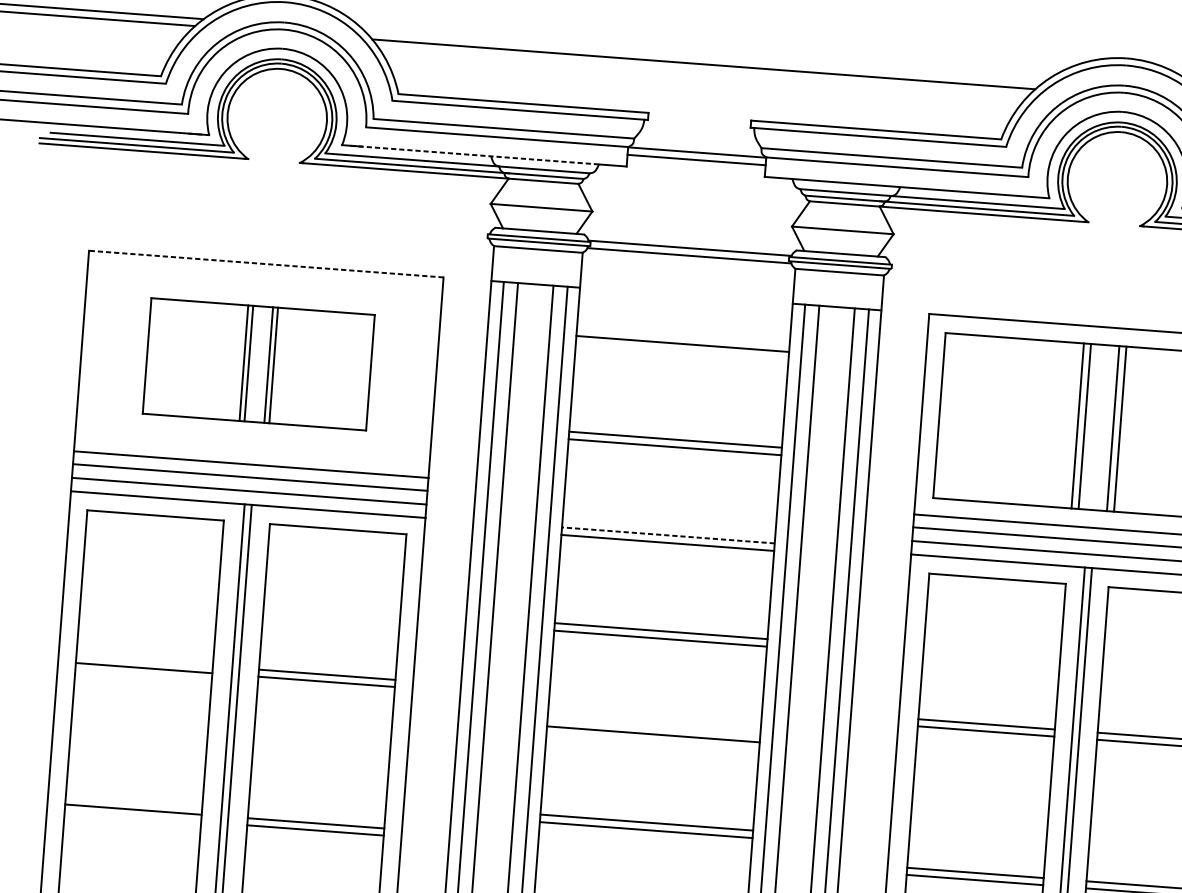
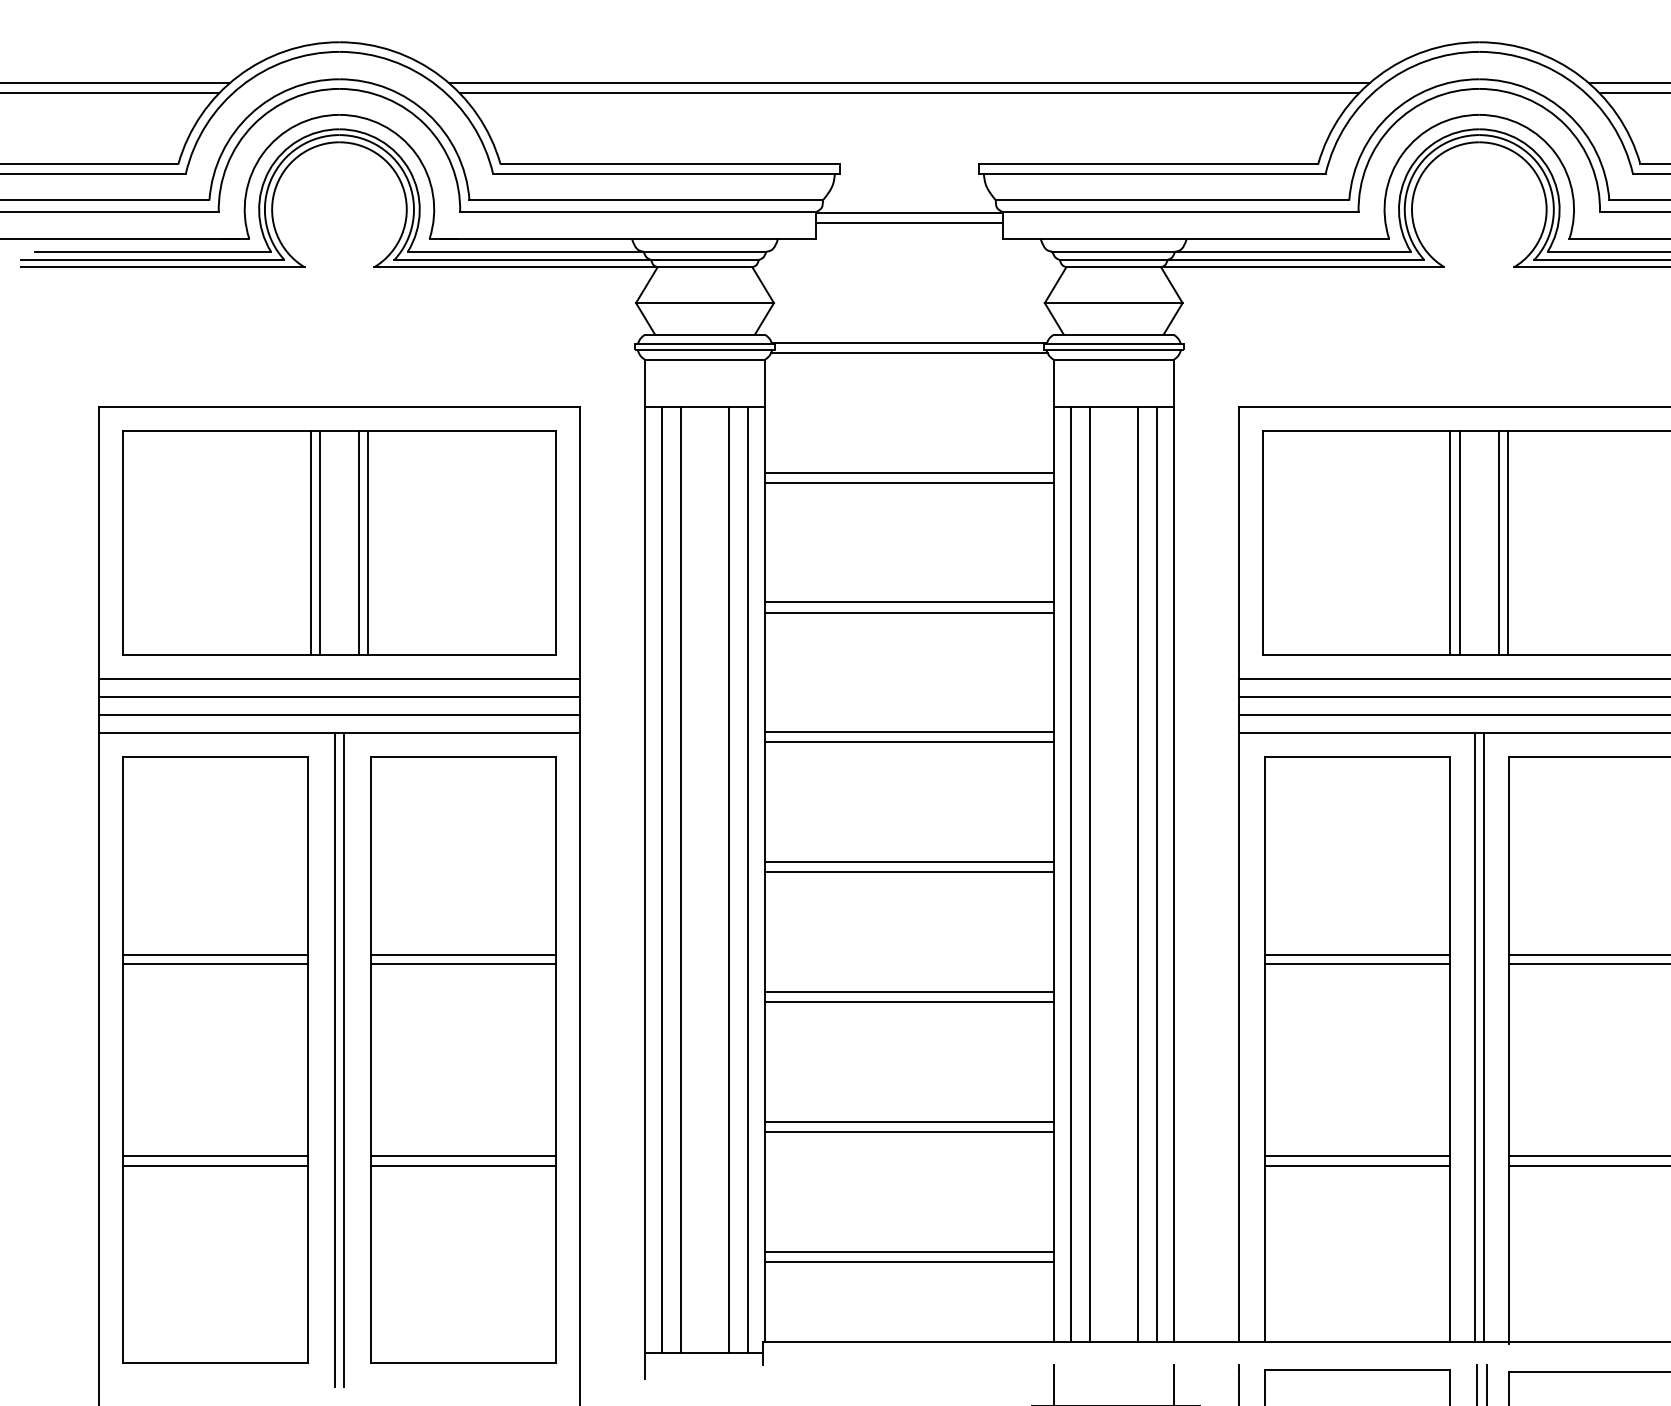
line: (703, 56) -> (908, 82), added
line: (474, 154) -> (609, 238), dashed -> solid
line: (265, 264) -> (338, 407), dashed -> solid
line: (682, 351) -> (909, 482), added
part: (258, 363) -> (339, 542), size x1.43
line: (667, 535) -> (908, 732), dashed -> solid
line: (144, 660) -> (215, 954), added
line: (654, 726) -> (909, 991), added
line: (132, 817) -> (215, 1166), added

